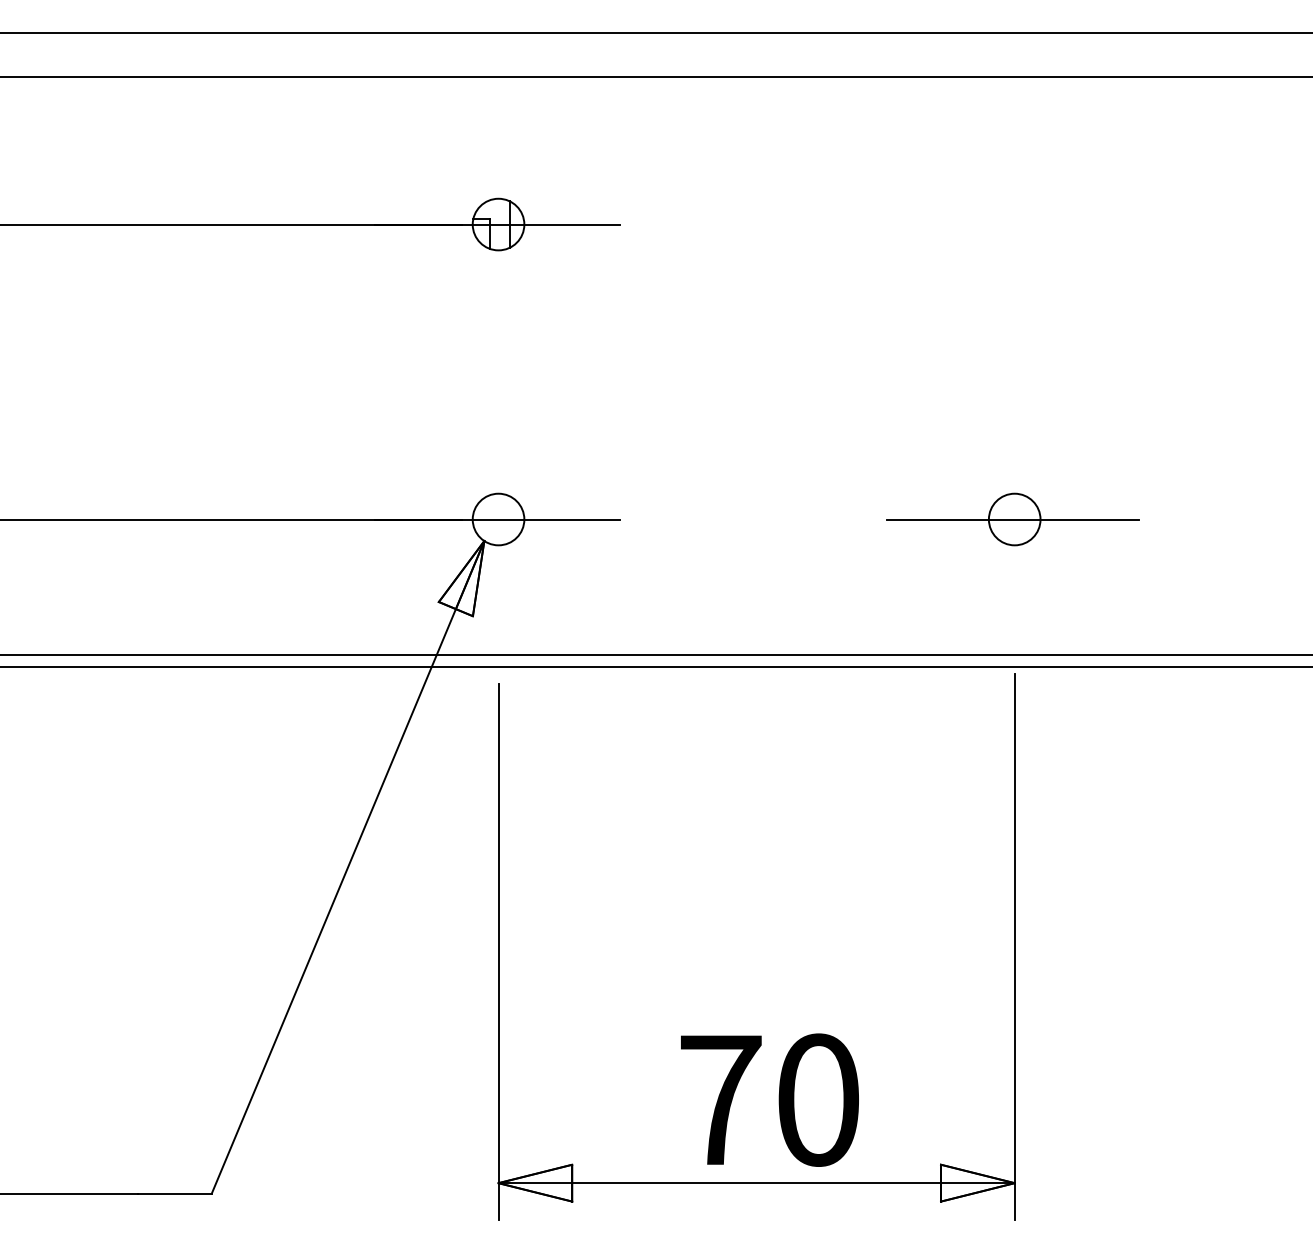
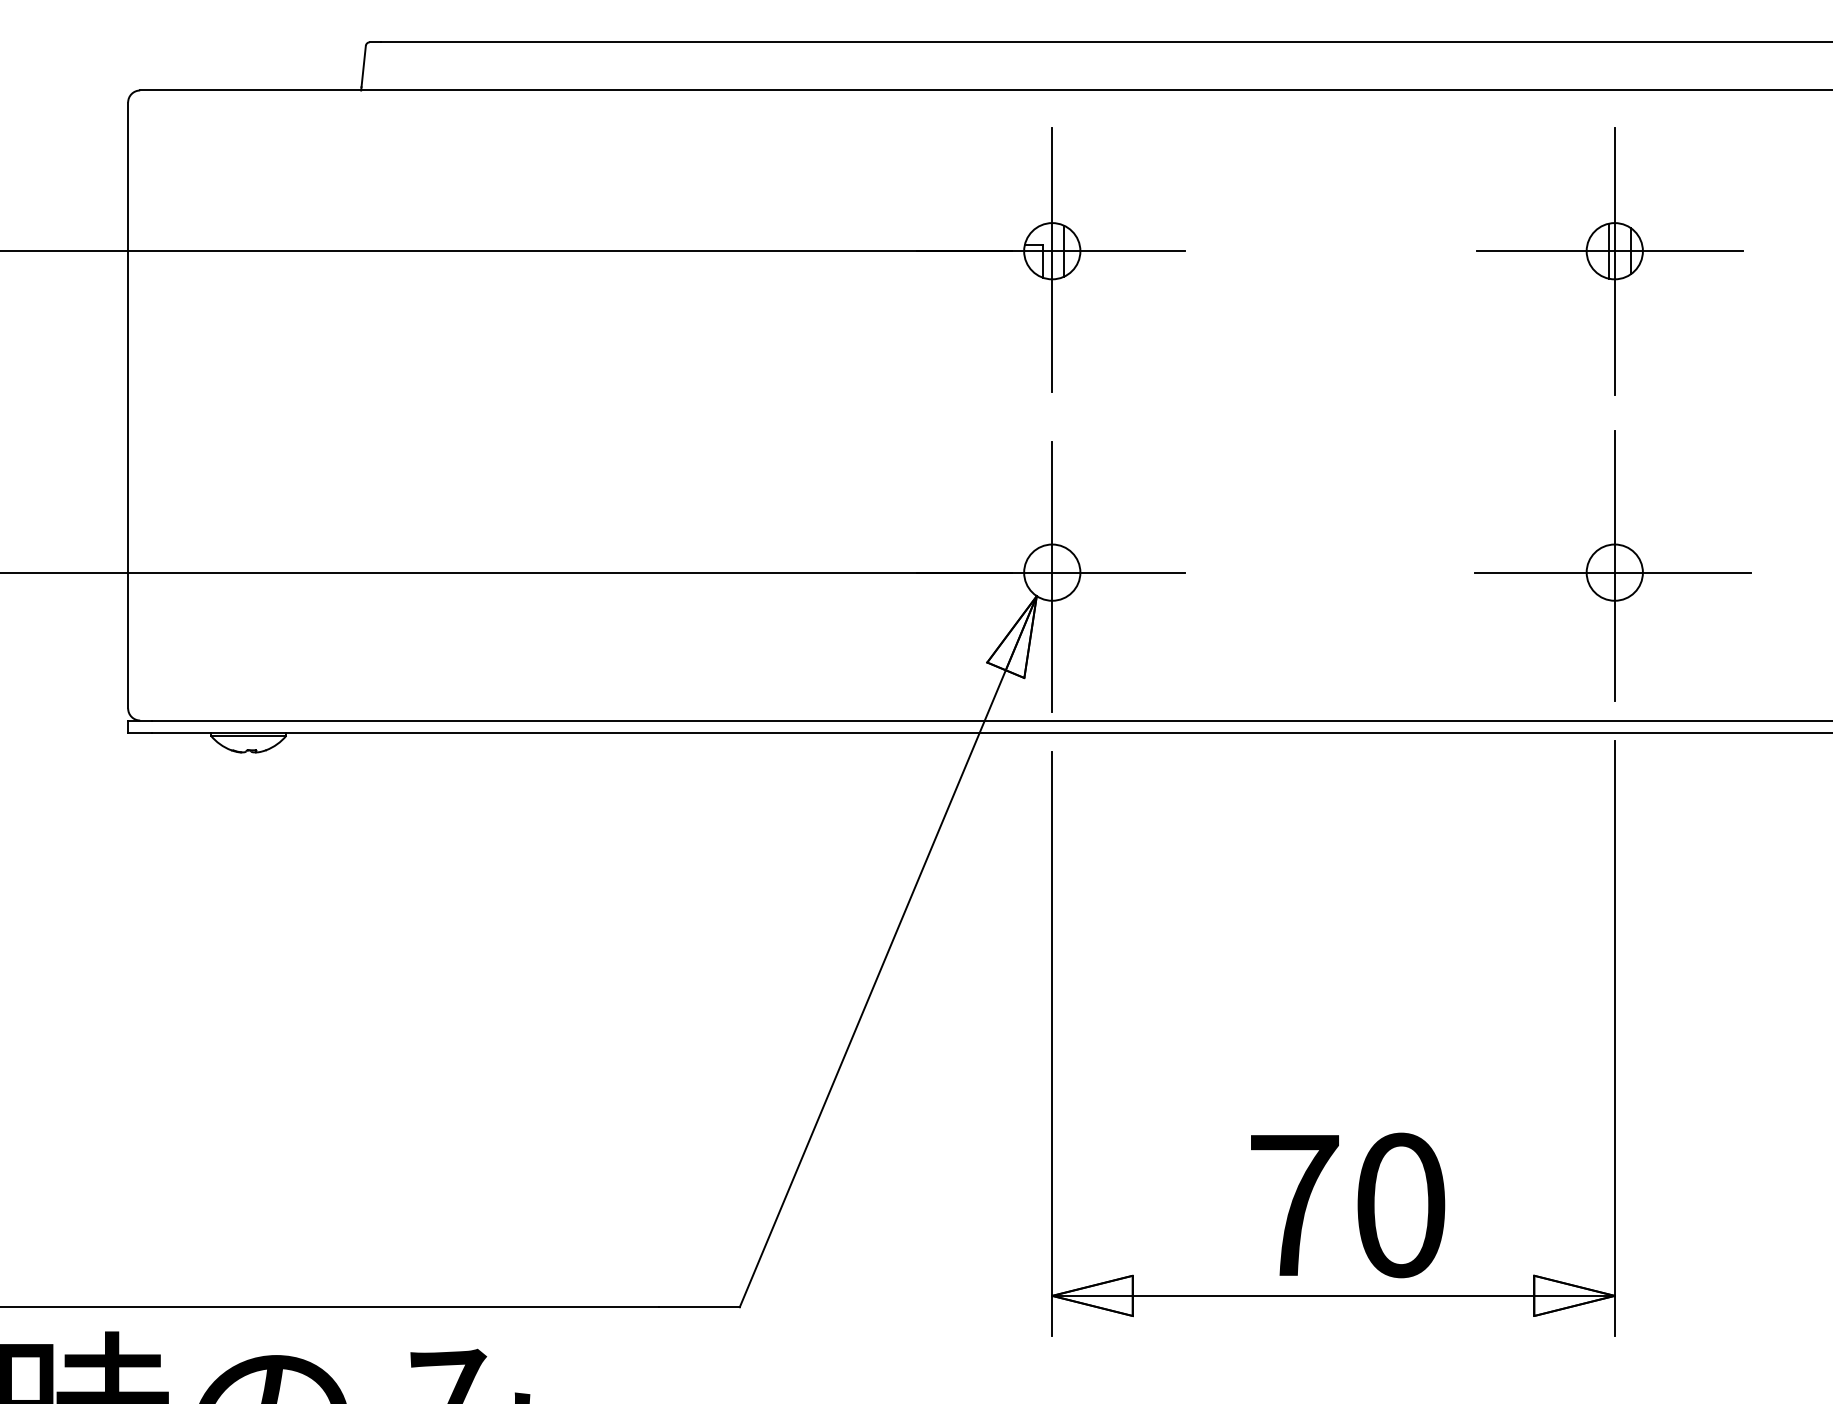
line: (498, 232) -> (1052, 259), added
part: (1009, 234) -> (1609, 261), added
line: (1014, 512) -> (1614, 565), added
line: (498, 523) -> (1052, 576), added

